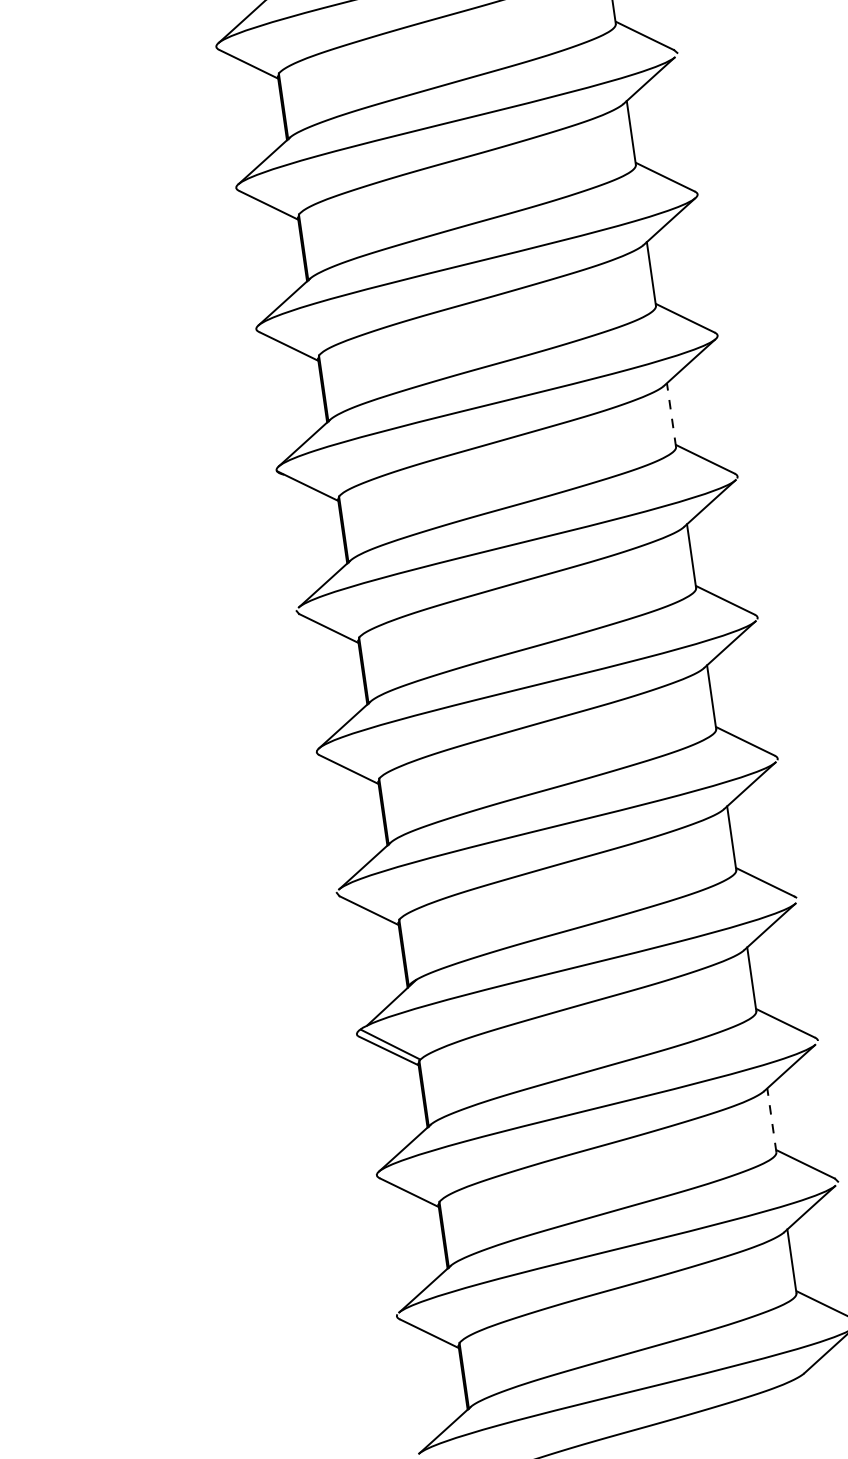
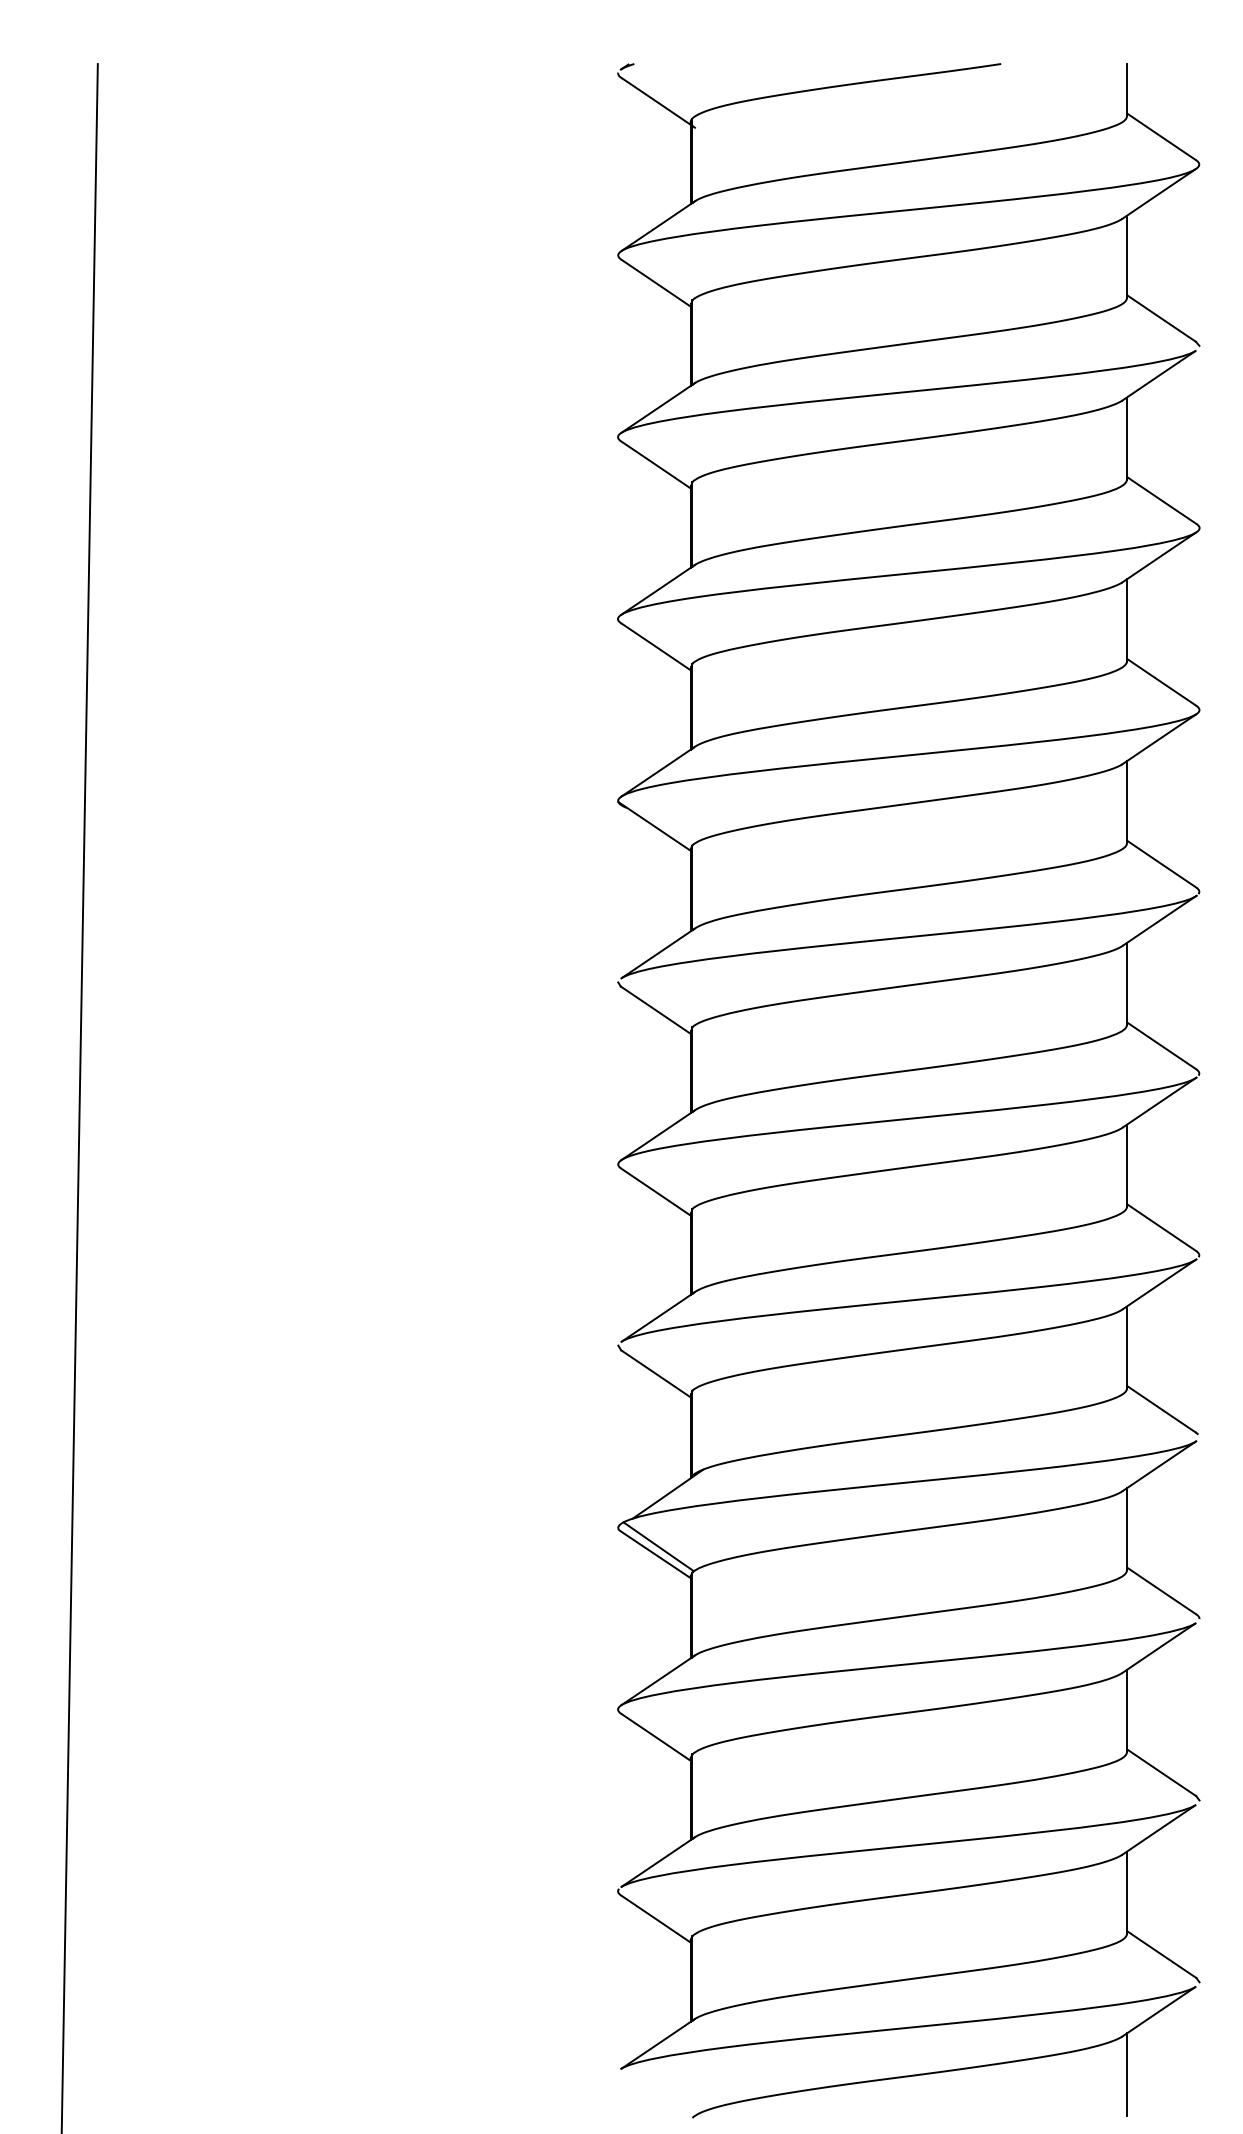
line: (671, 414) -> (1126, 801), dashed -> solid
line: (771, 1119) -> (1126, 1710), dashed -> solid
line: (811, 1402) -> (1126, 2074), added

